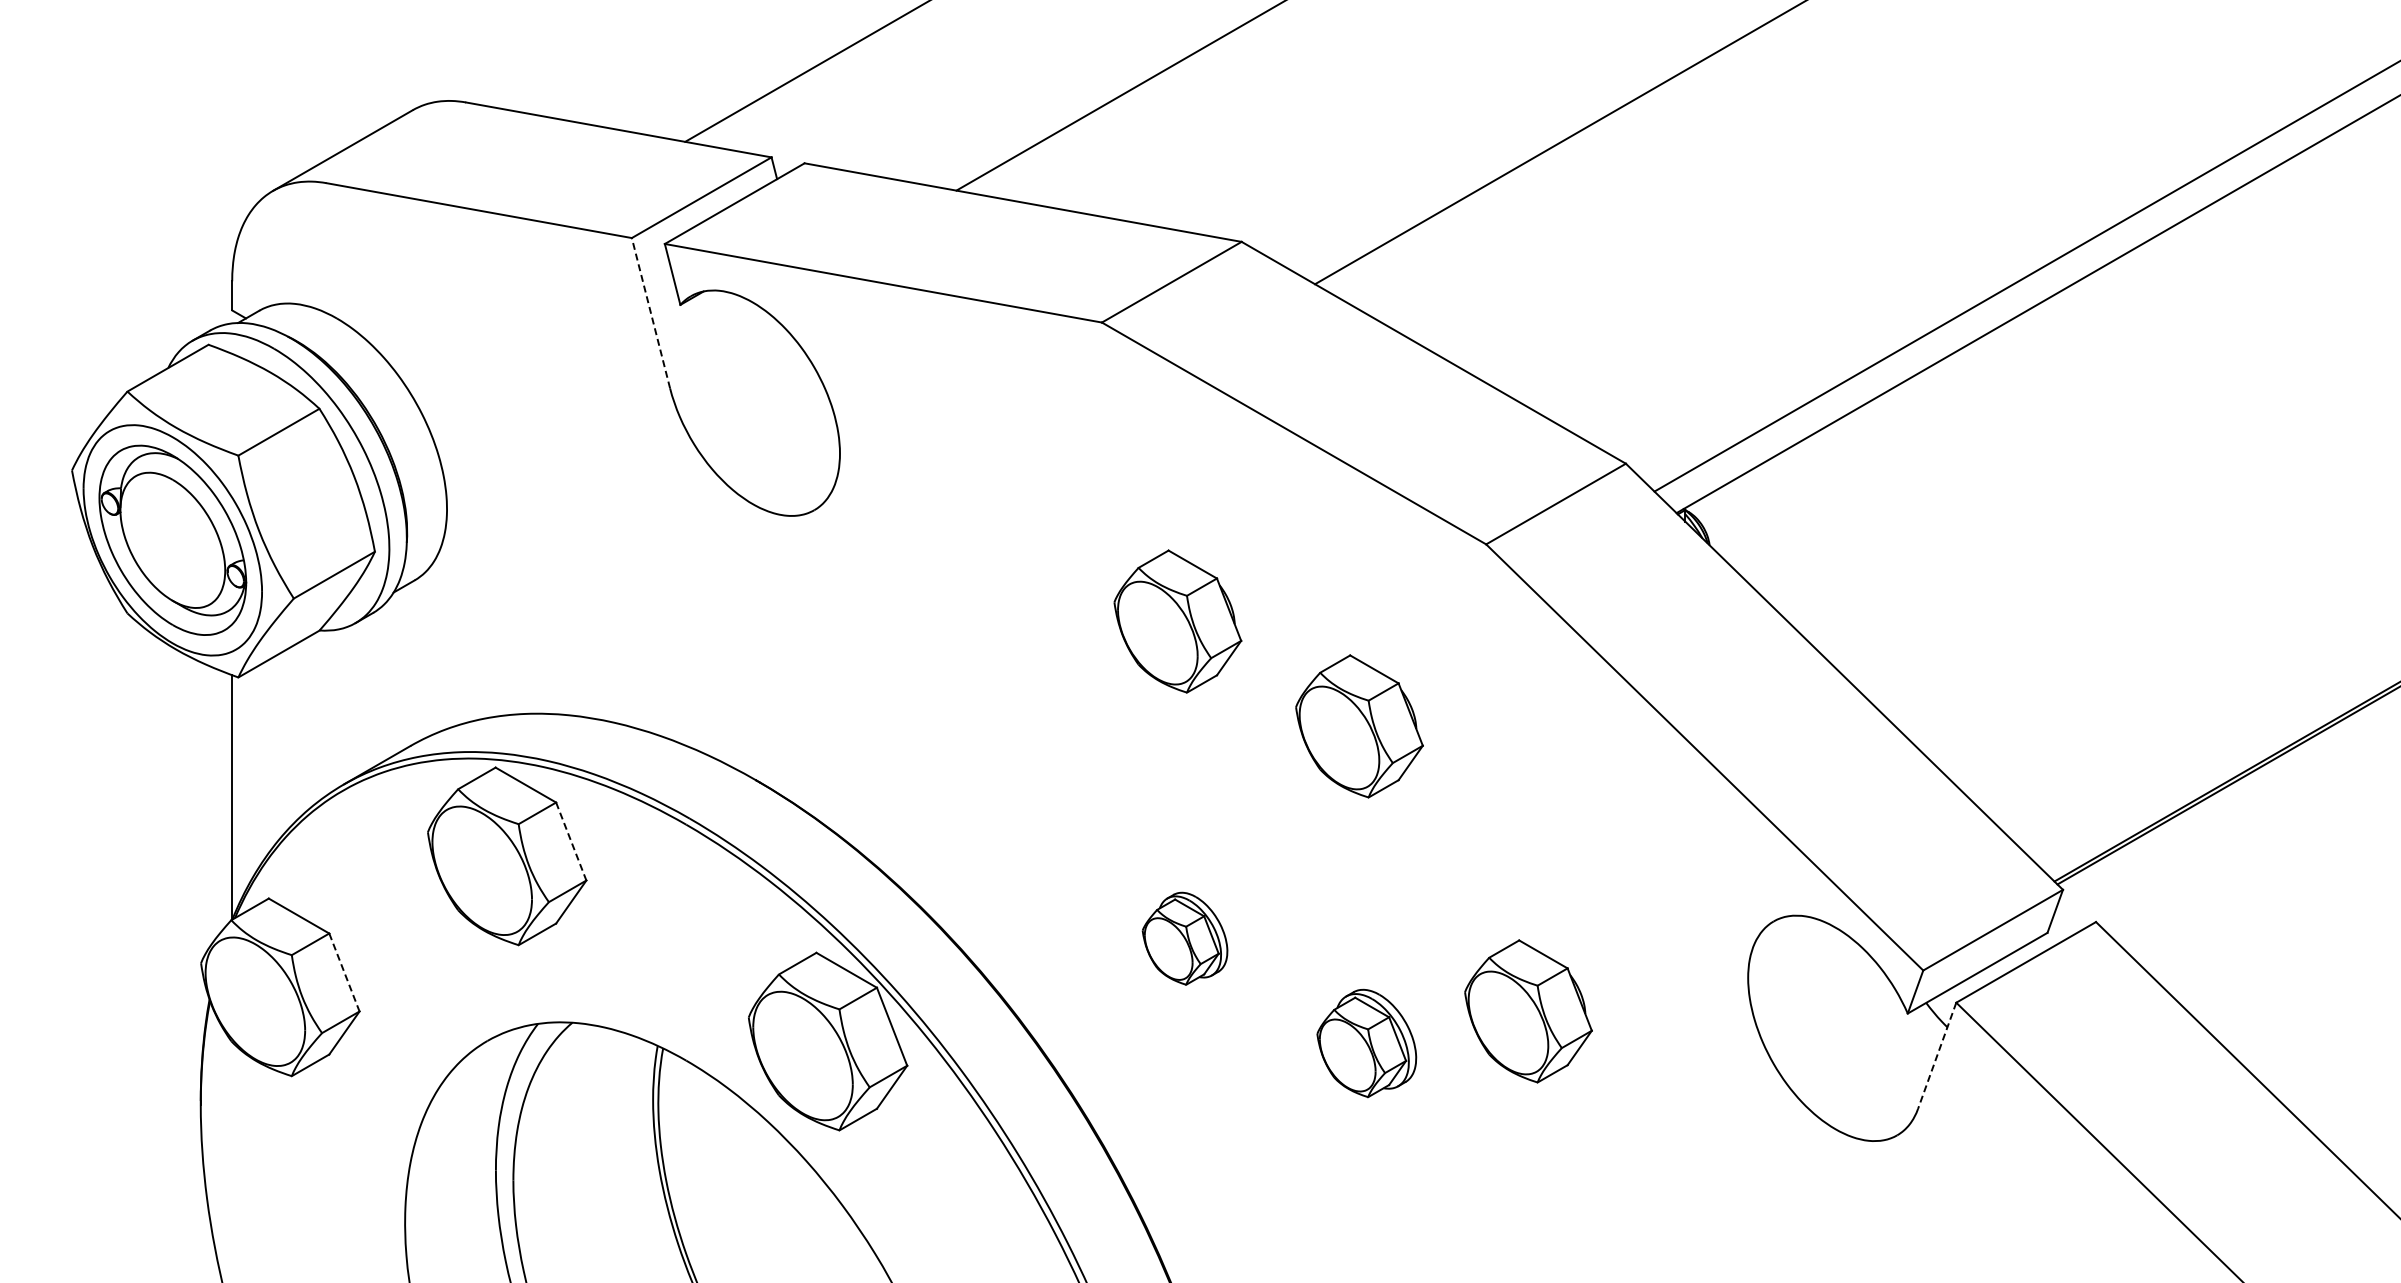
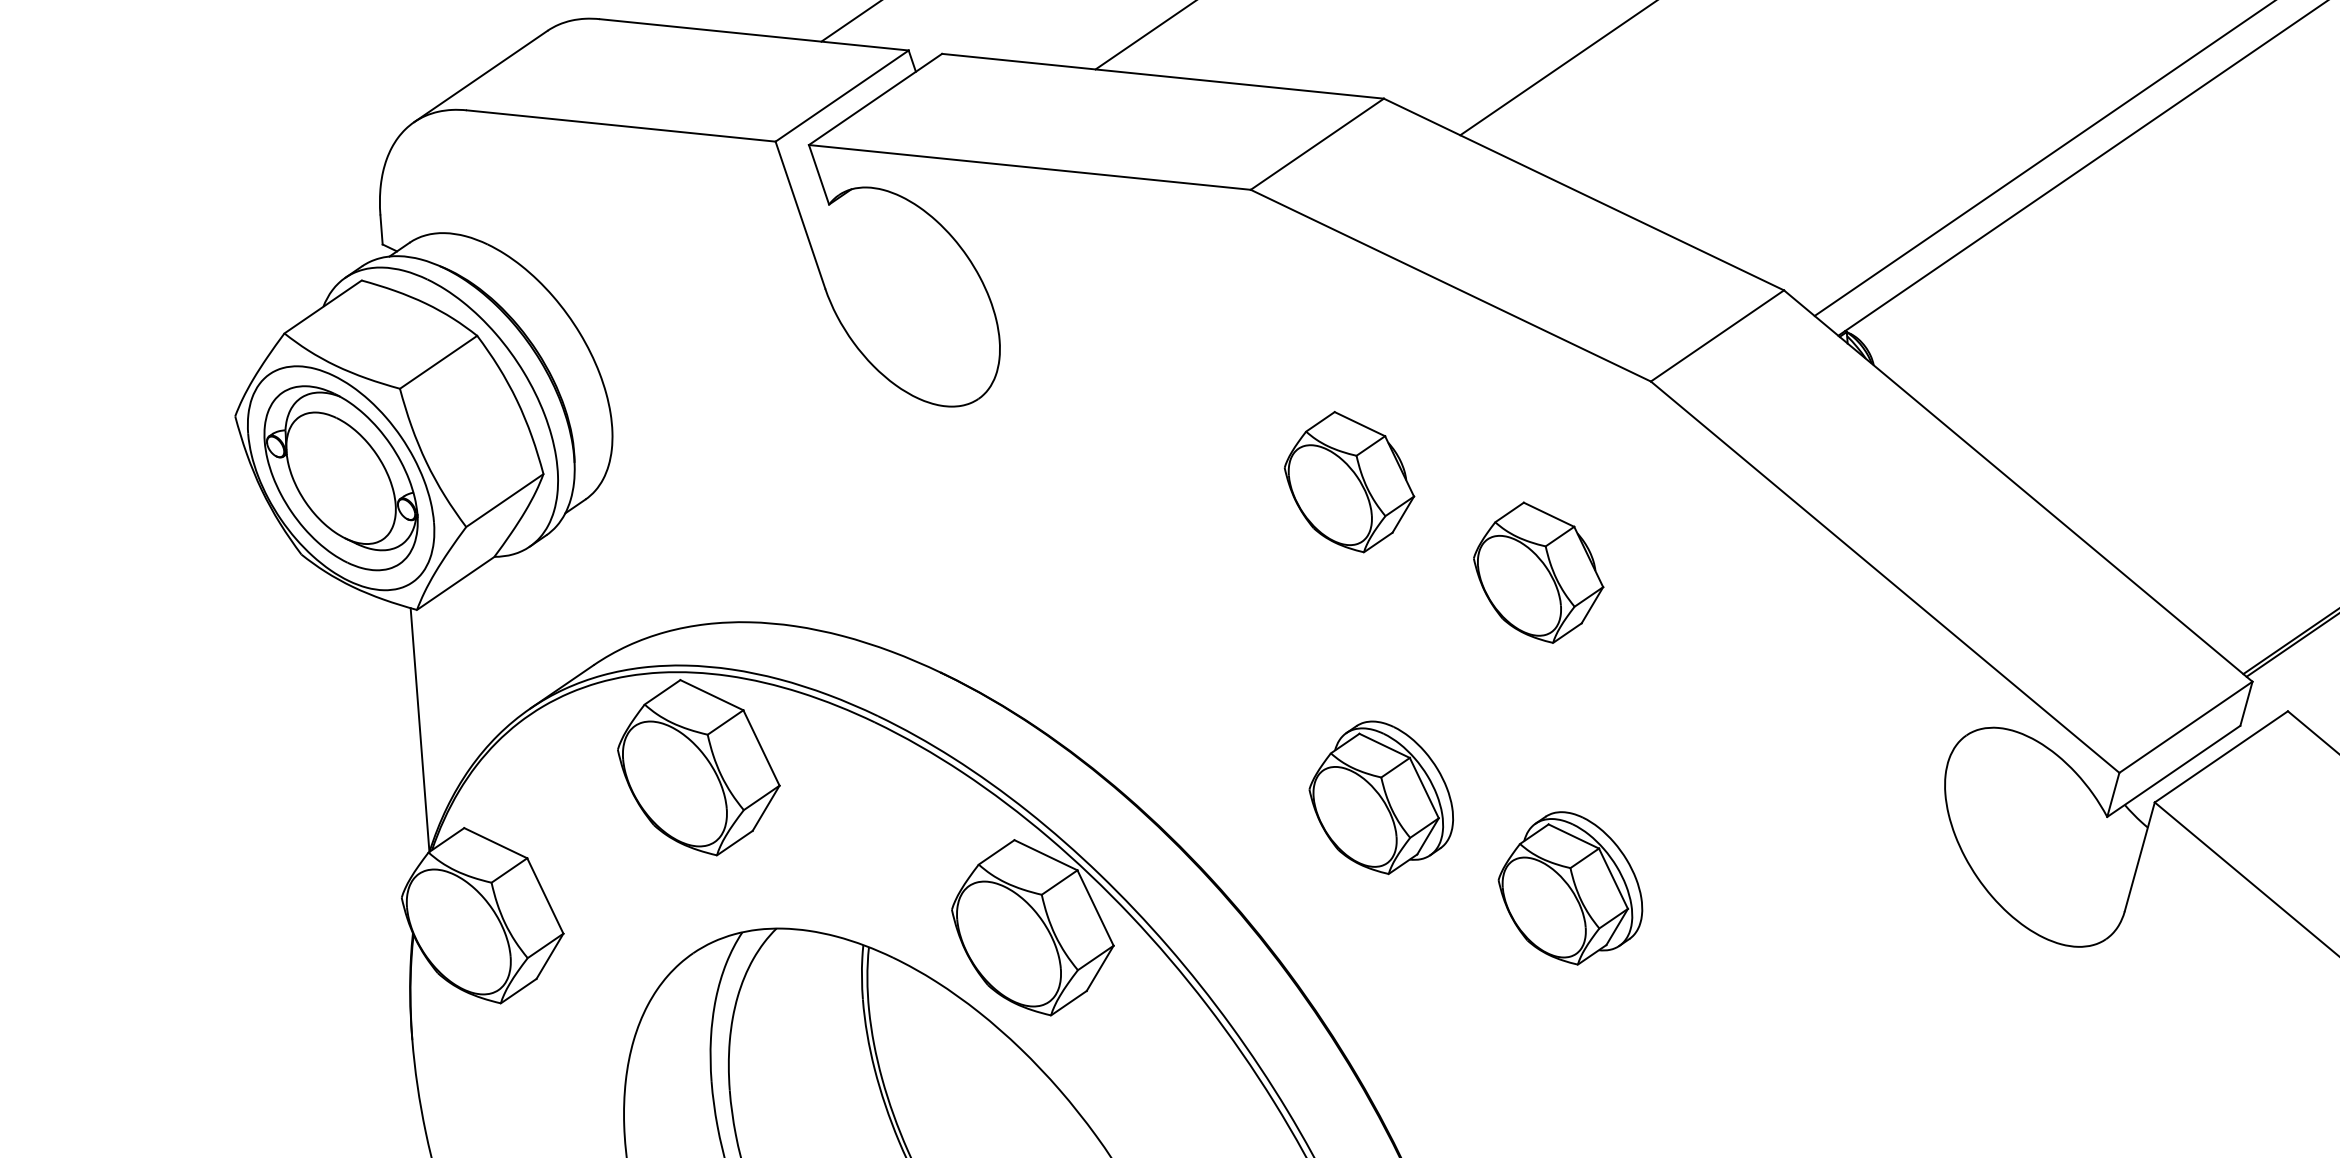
line: (650, 313) -> (799, 215), dashed -> solid
line: (571, 841) -> (761, 747), dashed -> solid
part: (1184, 938) -> (1380, 797), size x1.67
line: (344, 972) -> (545, 895), dashed -> solid
part: (1528, 1011) -> (1728, 844), removed
part: (1366, 1043) -> (1569, 888), size x1.43
line: (1937, 1056) -> (2140, 857), dashed -> solid

